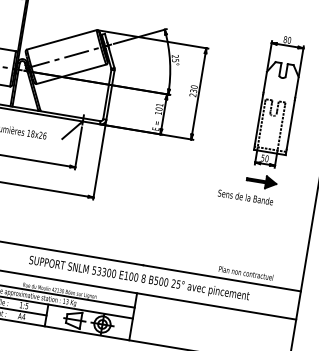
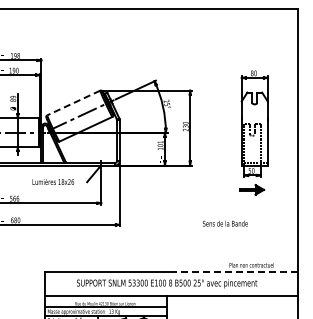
line: (61, 40) -> (73, 103), solid -> dashed
text: (244, 197) -> (224, 223), moved
line: (222, 278) -> (233, 272), solid -> dashed

